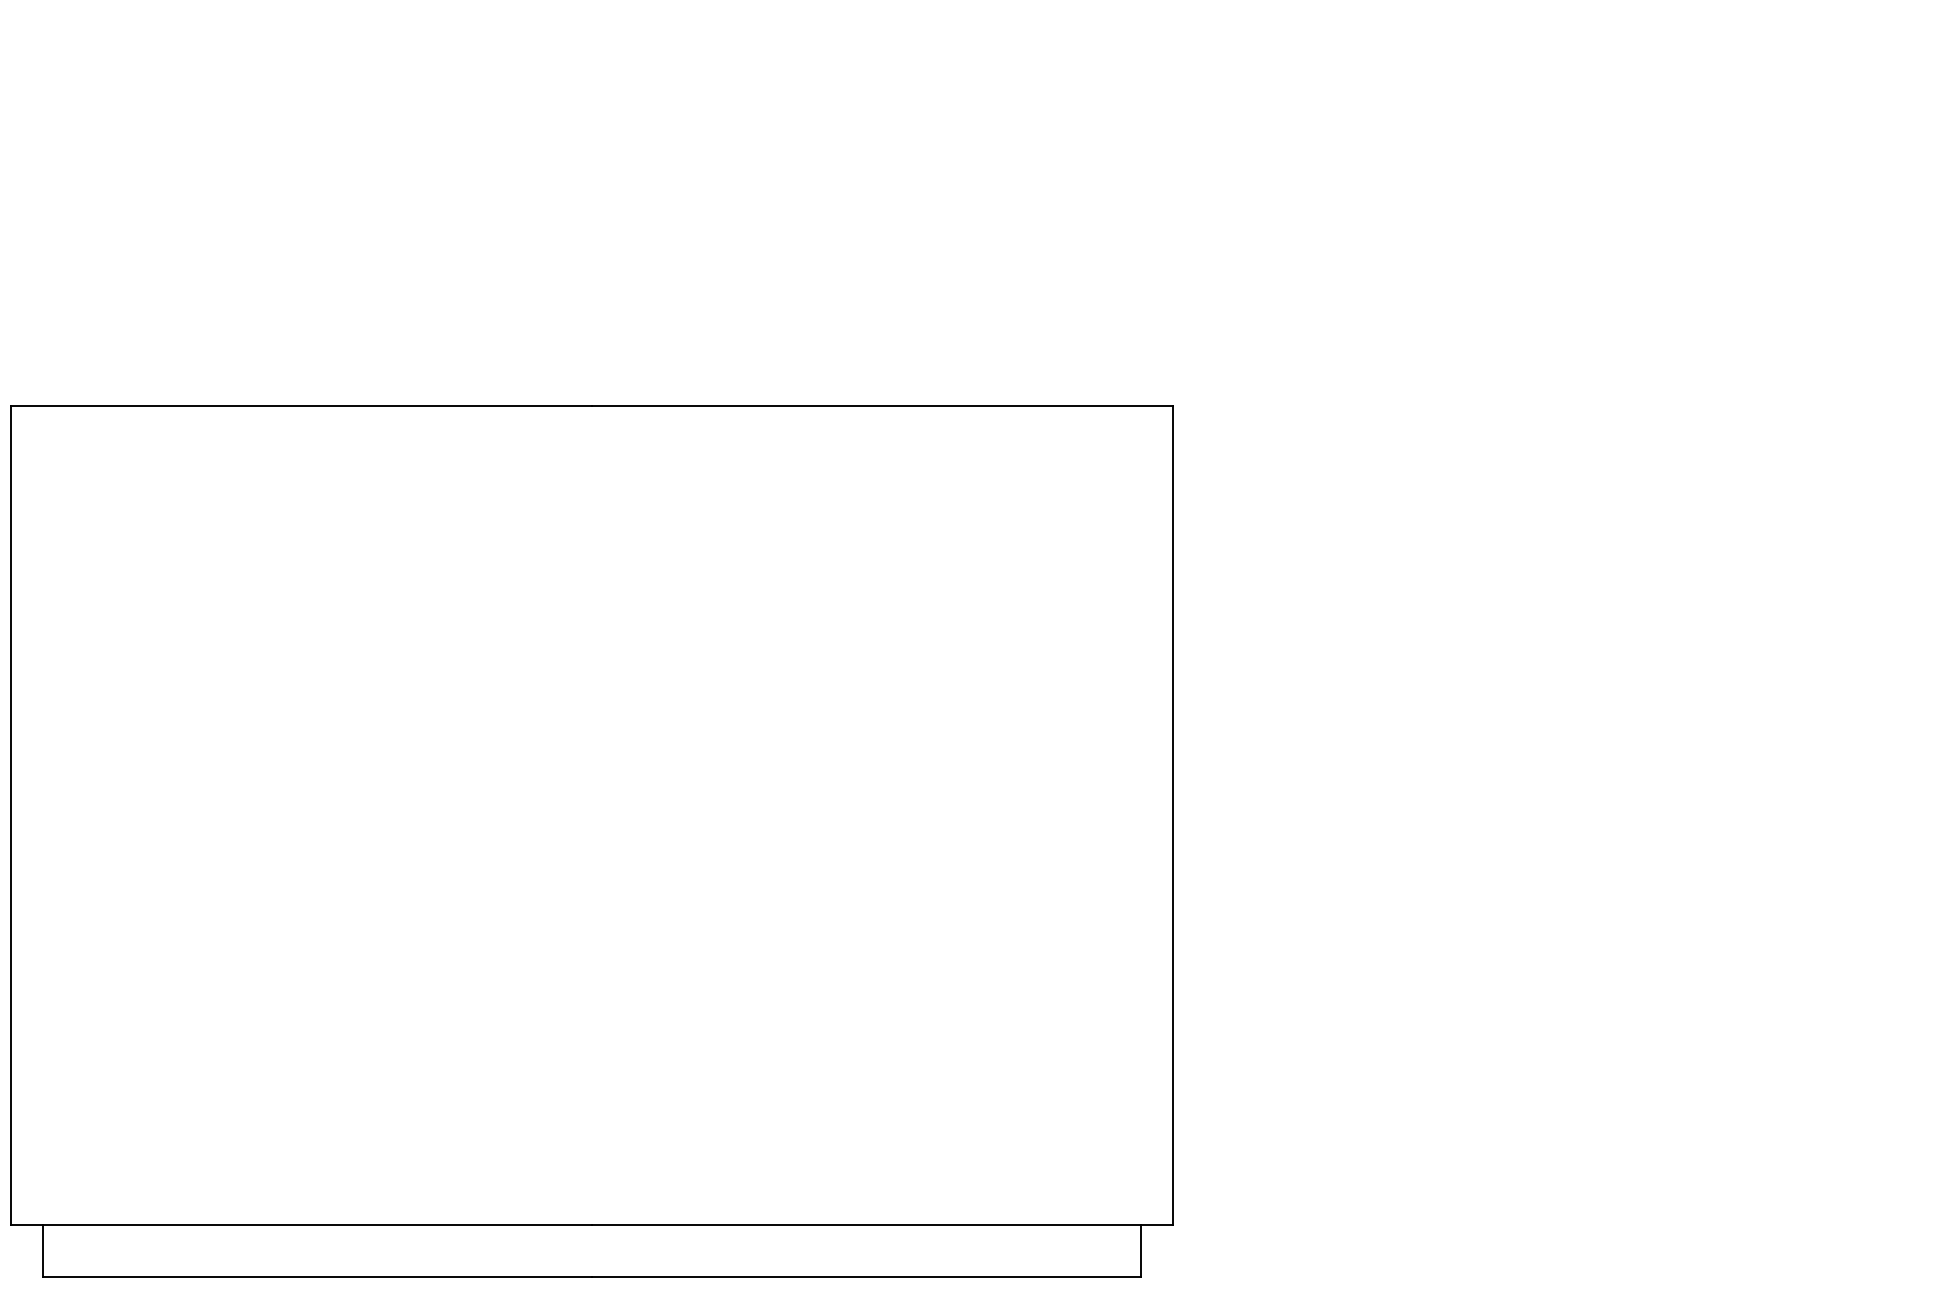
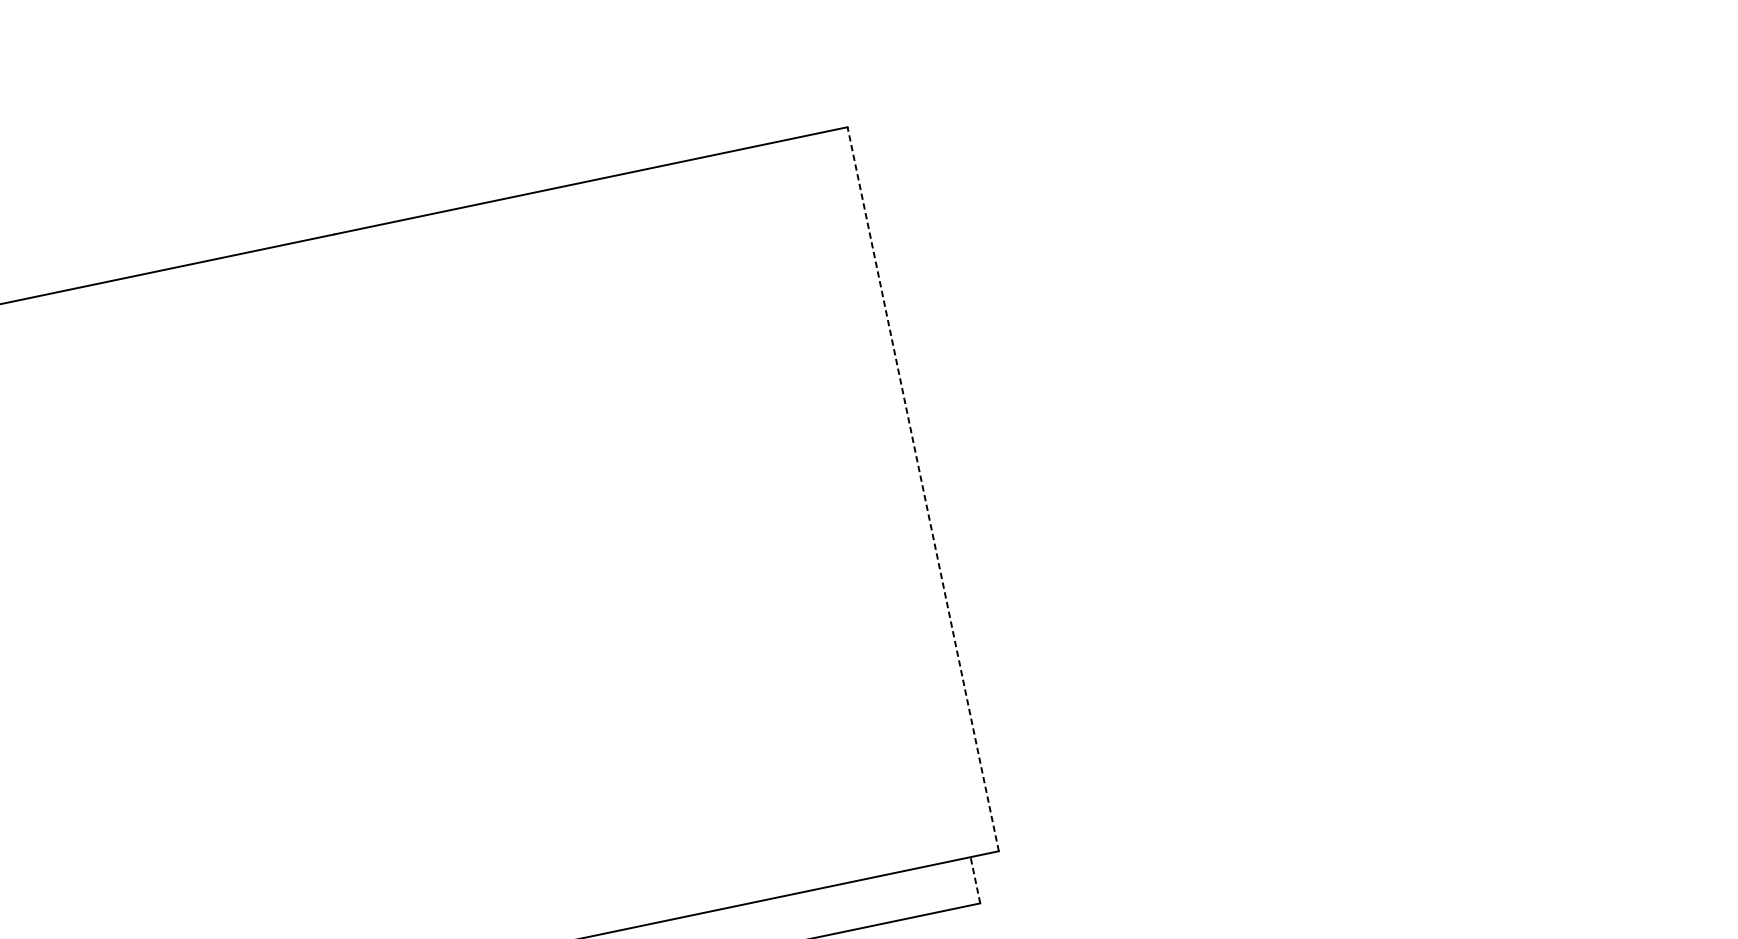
line: (1172, 815) -> (923, 489), solid -> dashed
line: (1140, 1250) -> (975, 879), solid -> dashed

